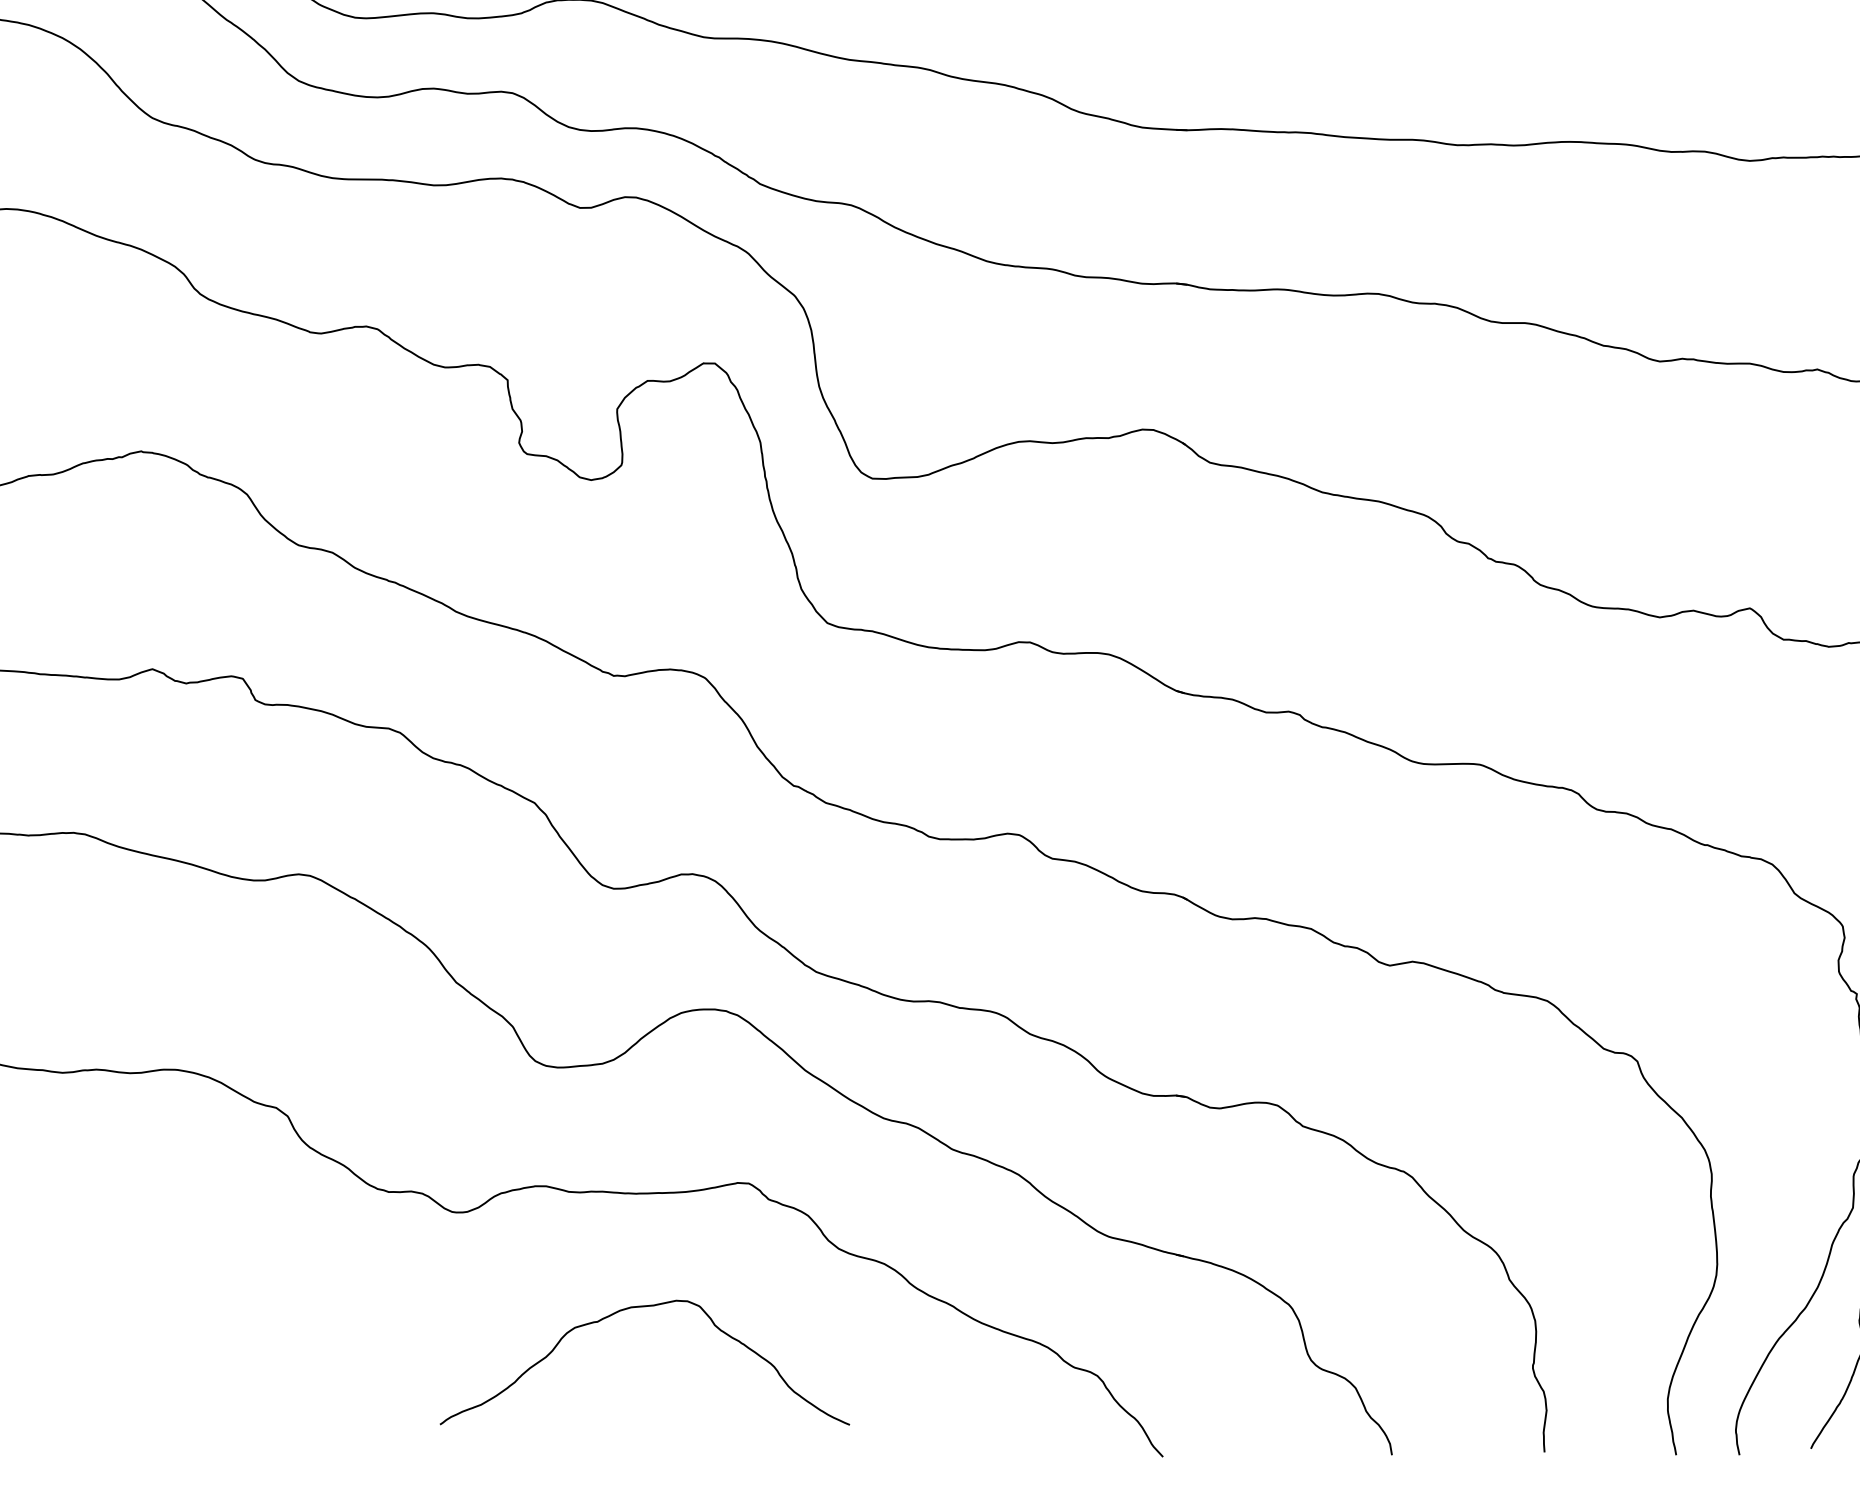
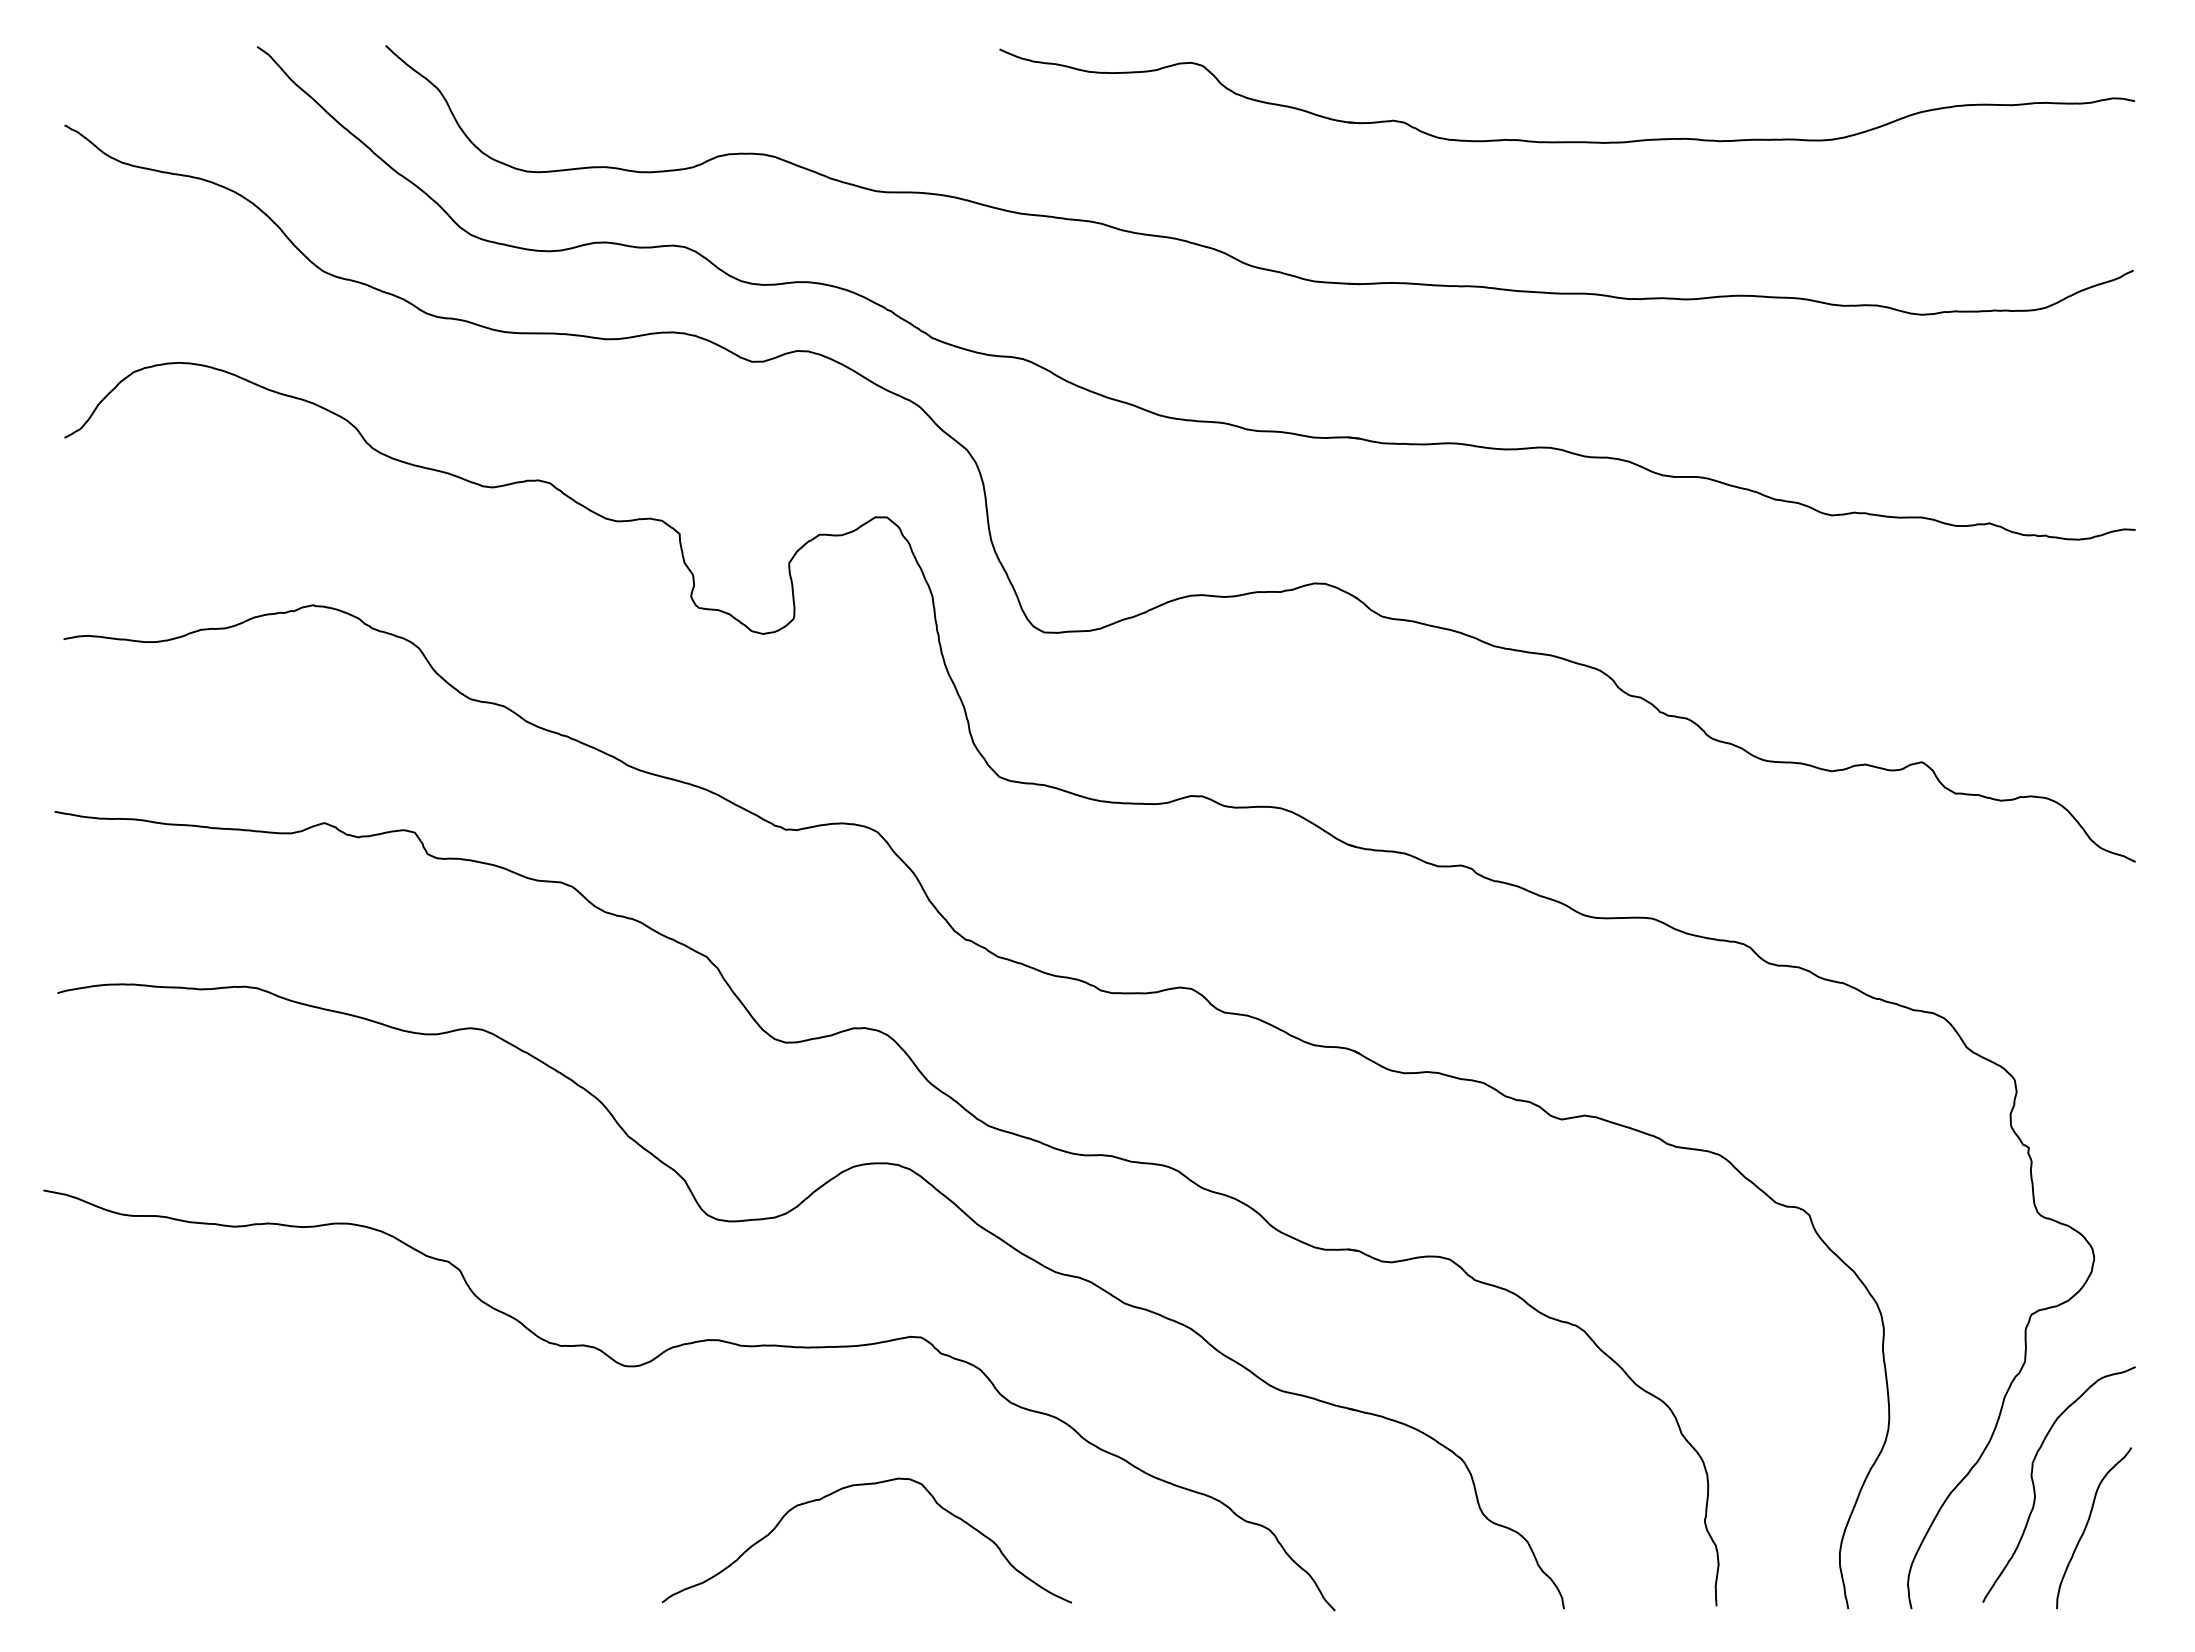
curve: (643, 1307) -> (865, 1485), moved

